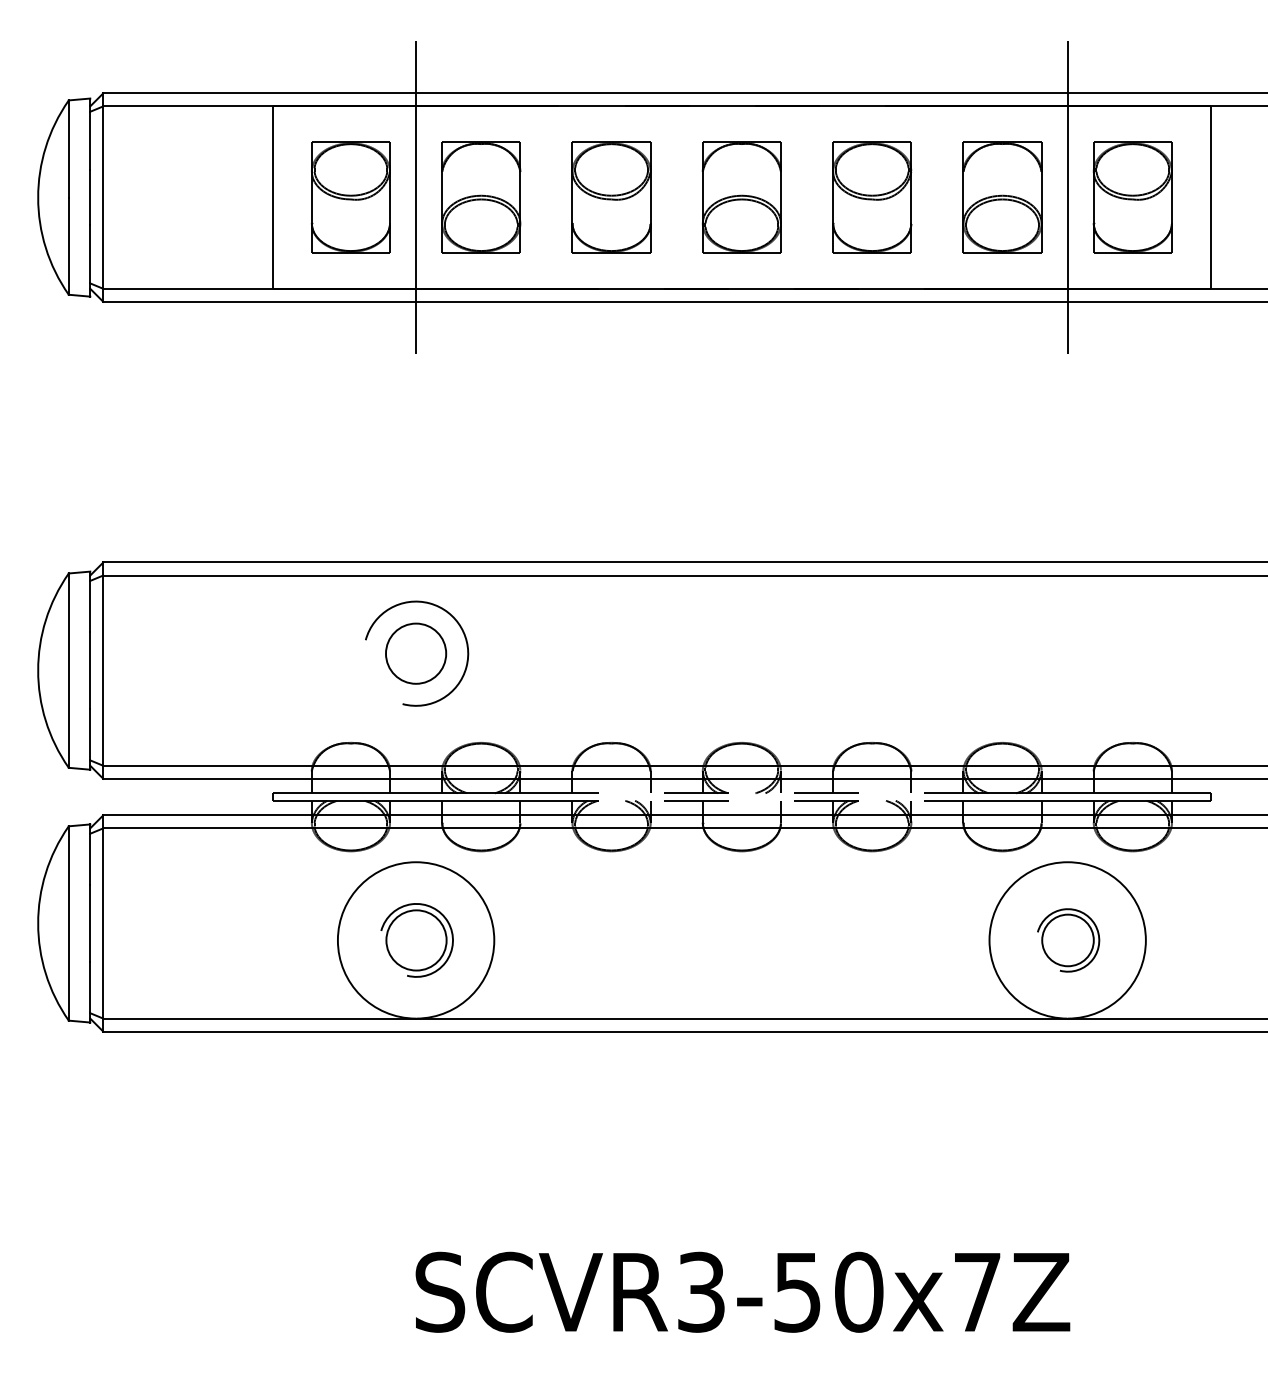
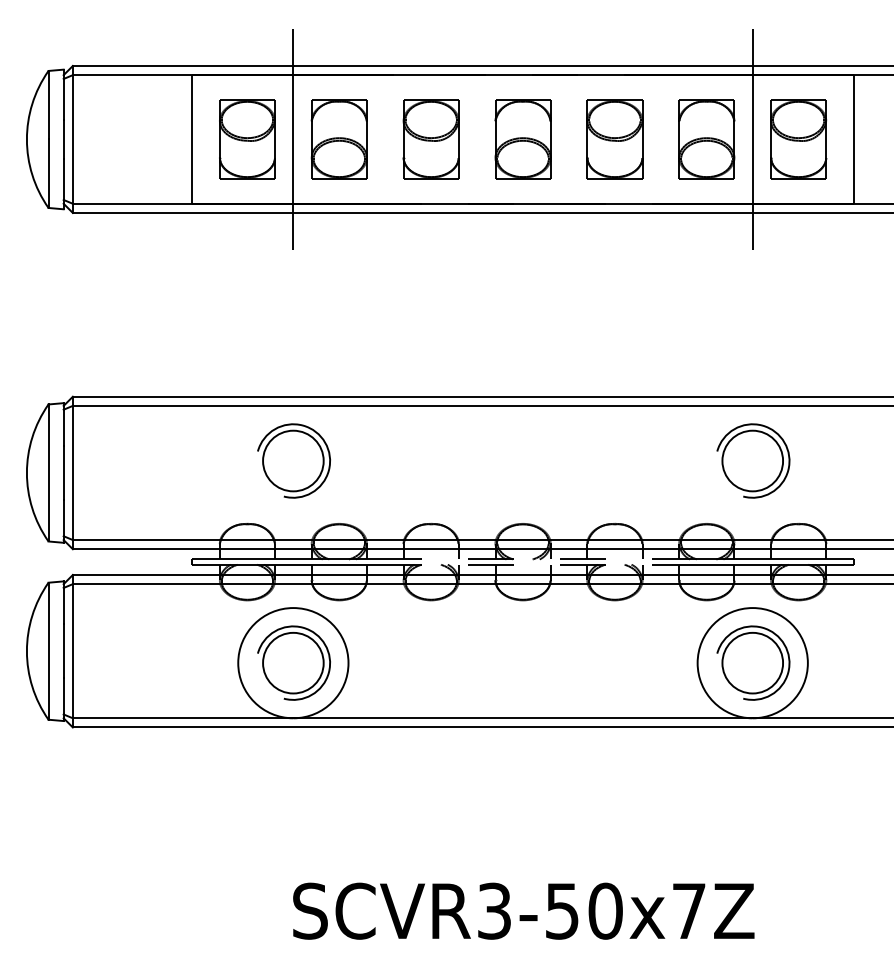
circle: (416, 653) -> (293, 460), size x1.43
part: (1068, 653) -> (753, 460), added
part: (417, 940) -> (294, 663), size x1.43
part: (1068, 940) -> (753, 663), size x1.67

